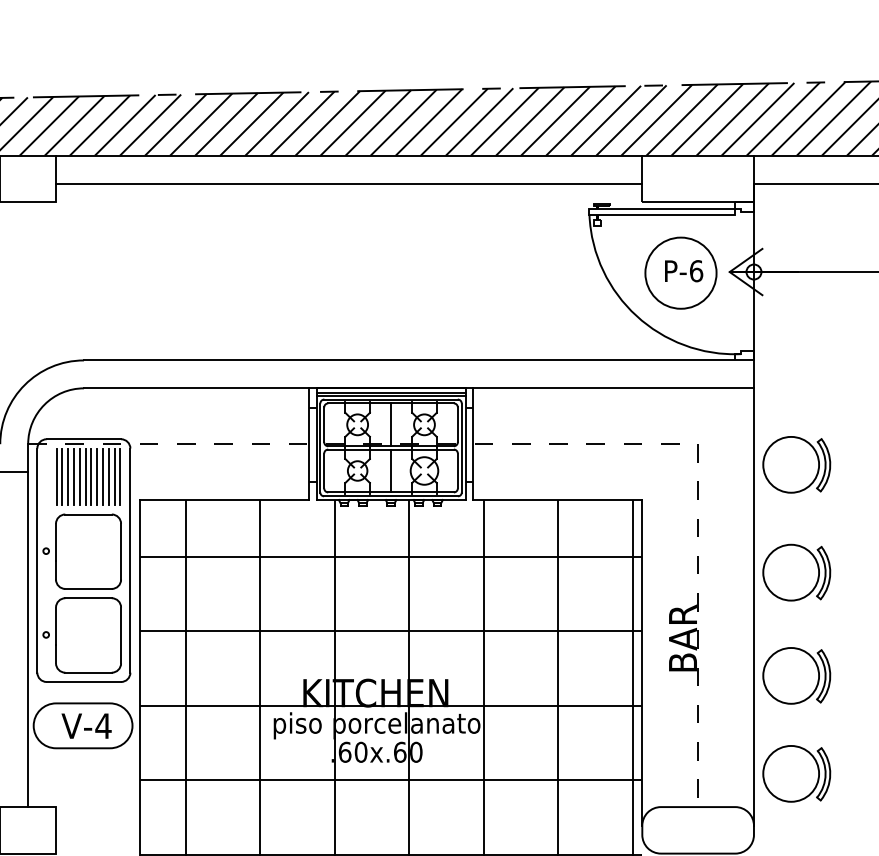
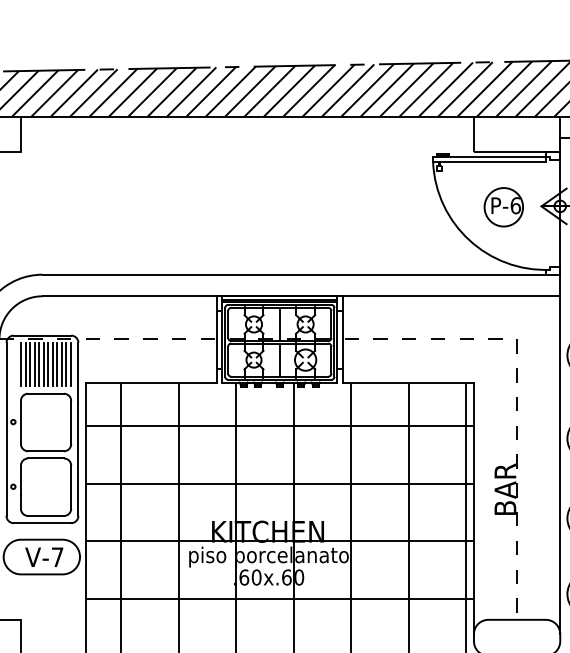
line: (349, 183) -> (247, 137), removed
circle: (680, 272) -> (503, 206), size x0.7
text: (103, 725) -> (57, 556), V-4 -> V-7

